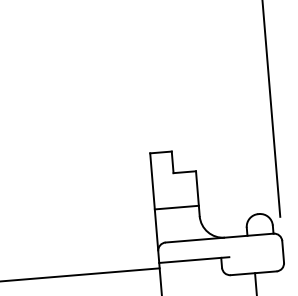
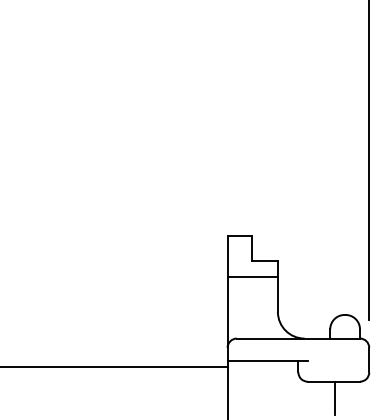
line: (176, 207) -> (252, 276), moved

